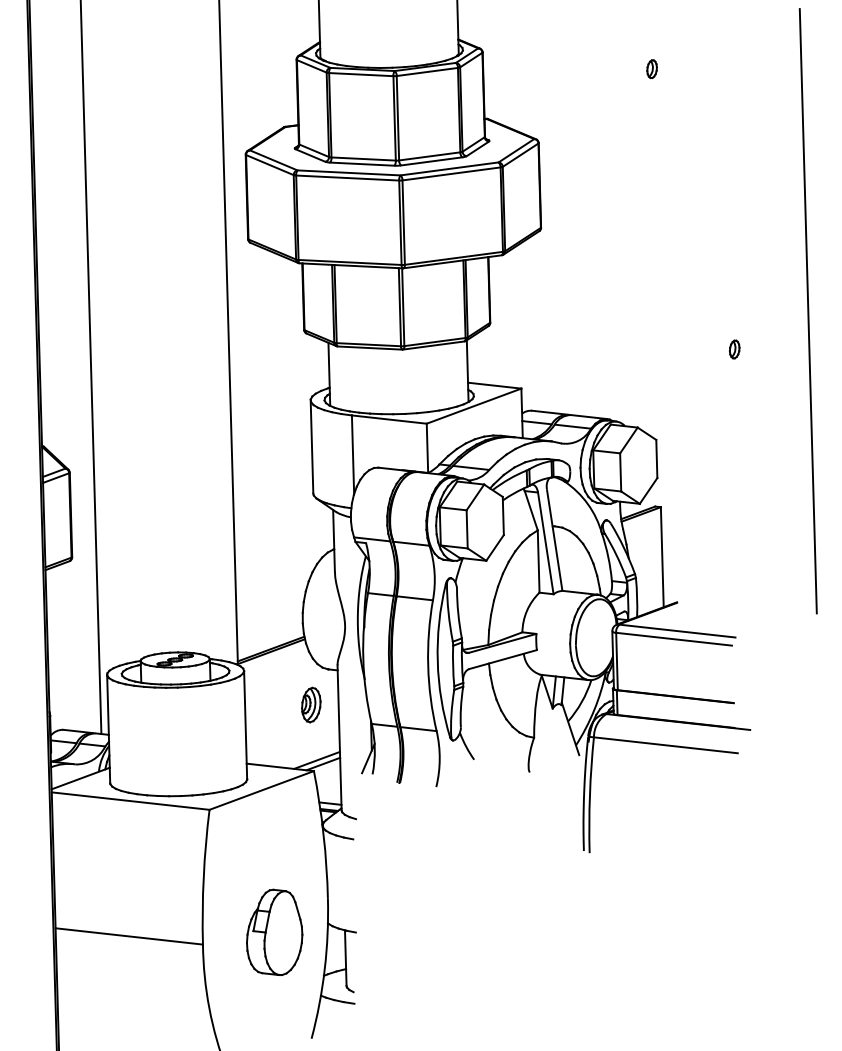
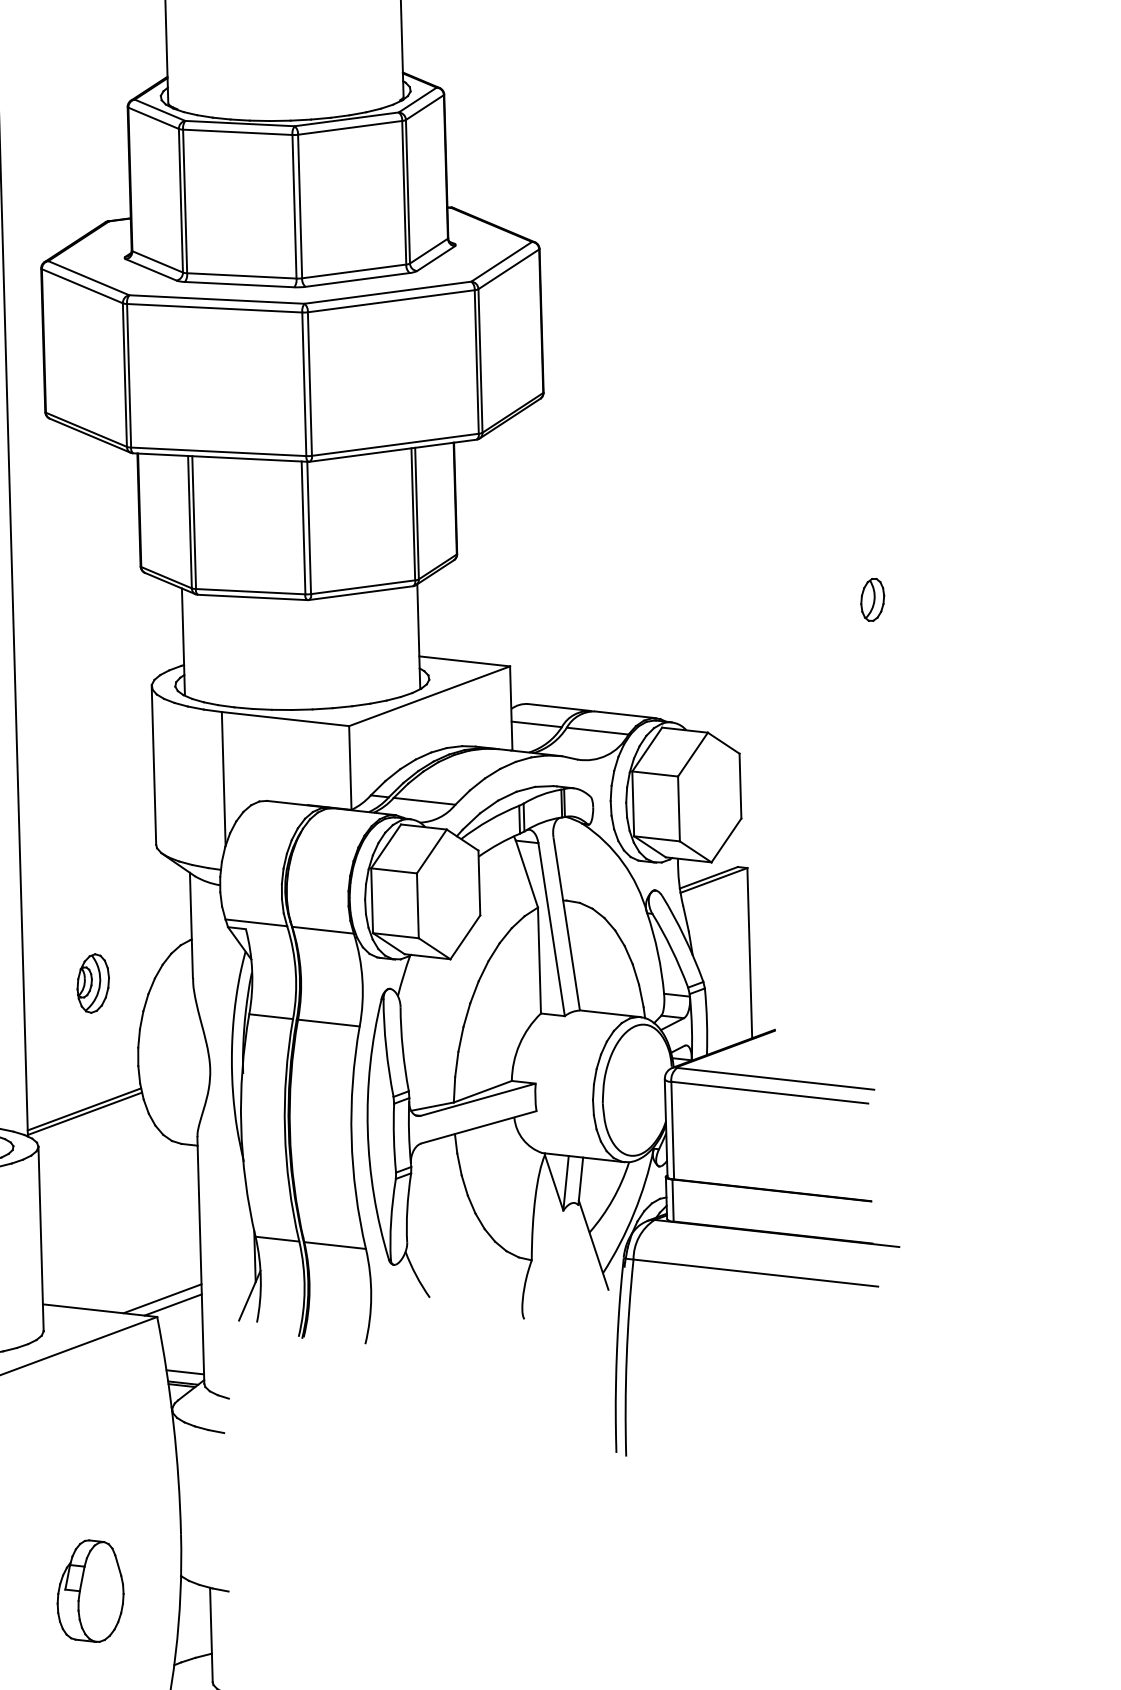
part: (651, 69) -> (731, 123), removed
line: (807, 311) -> (996, 535), removed
part: (734, 349) -> (872, 599), size x1.4
part: (311, 704) -> (93, 982), moved
part: (274, 931) -> (90, 1589), size x0.7

